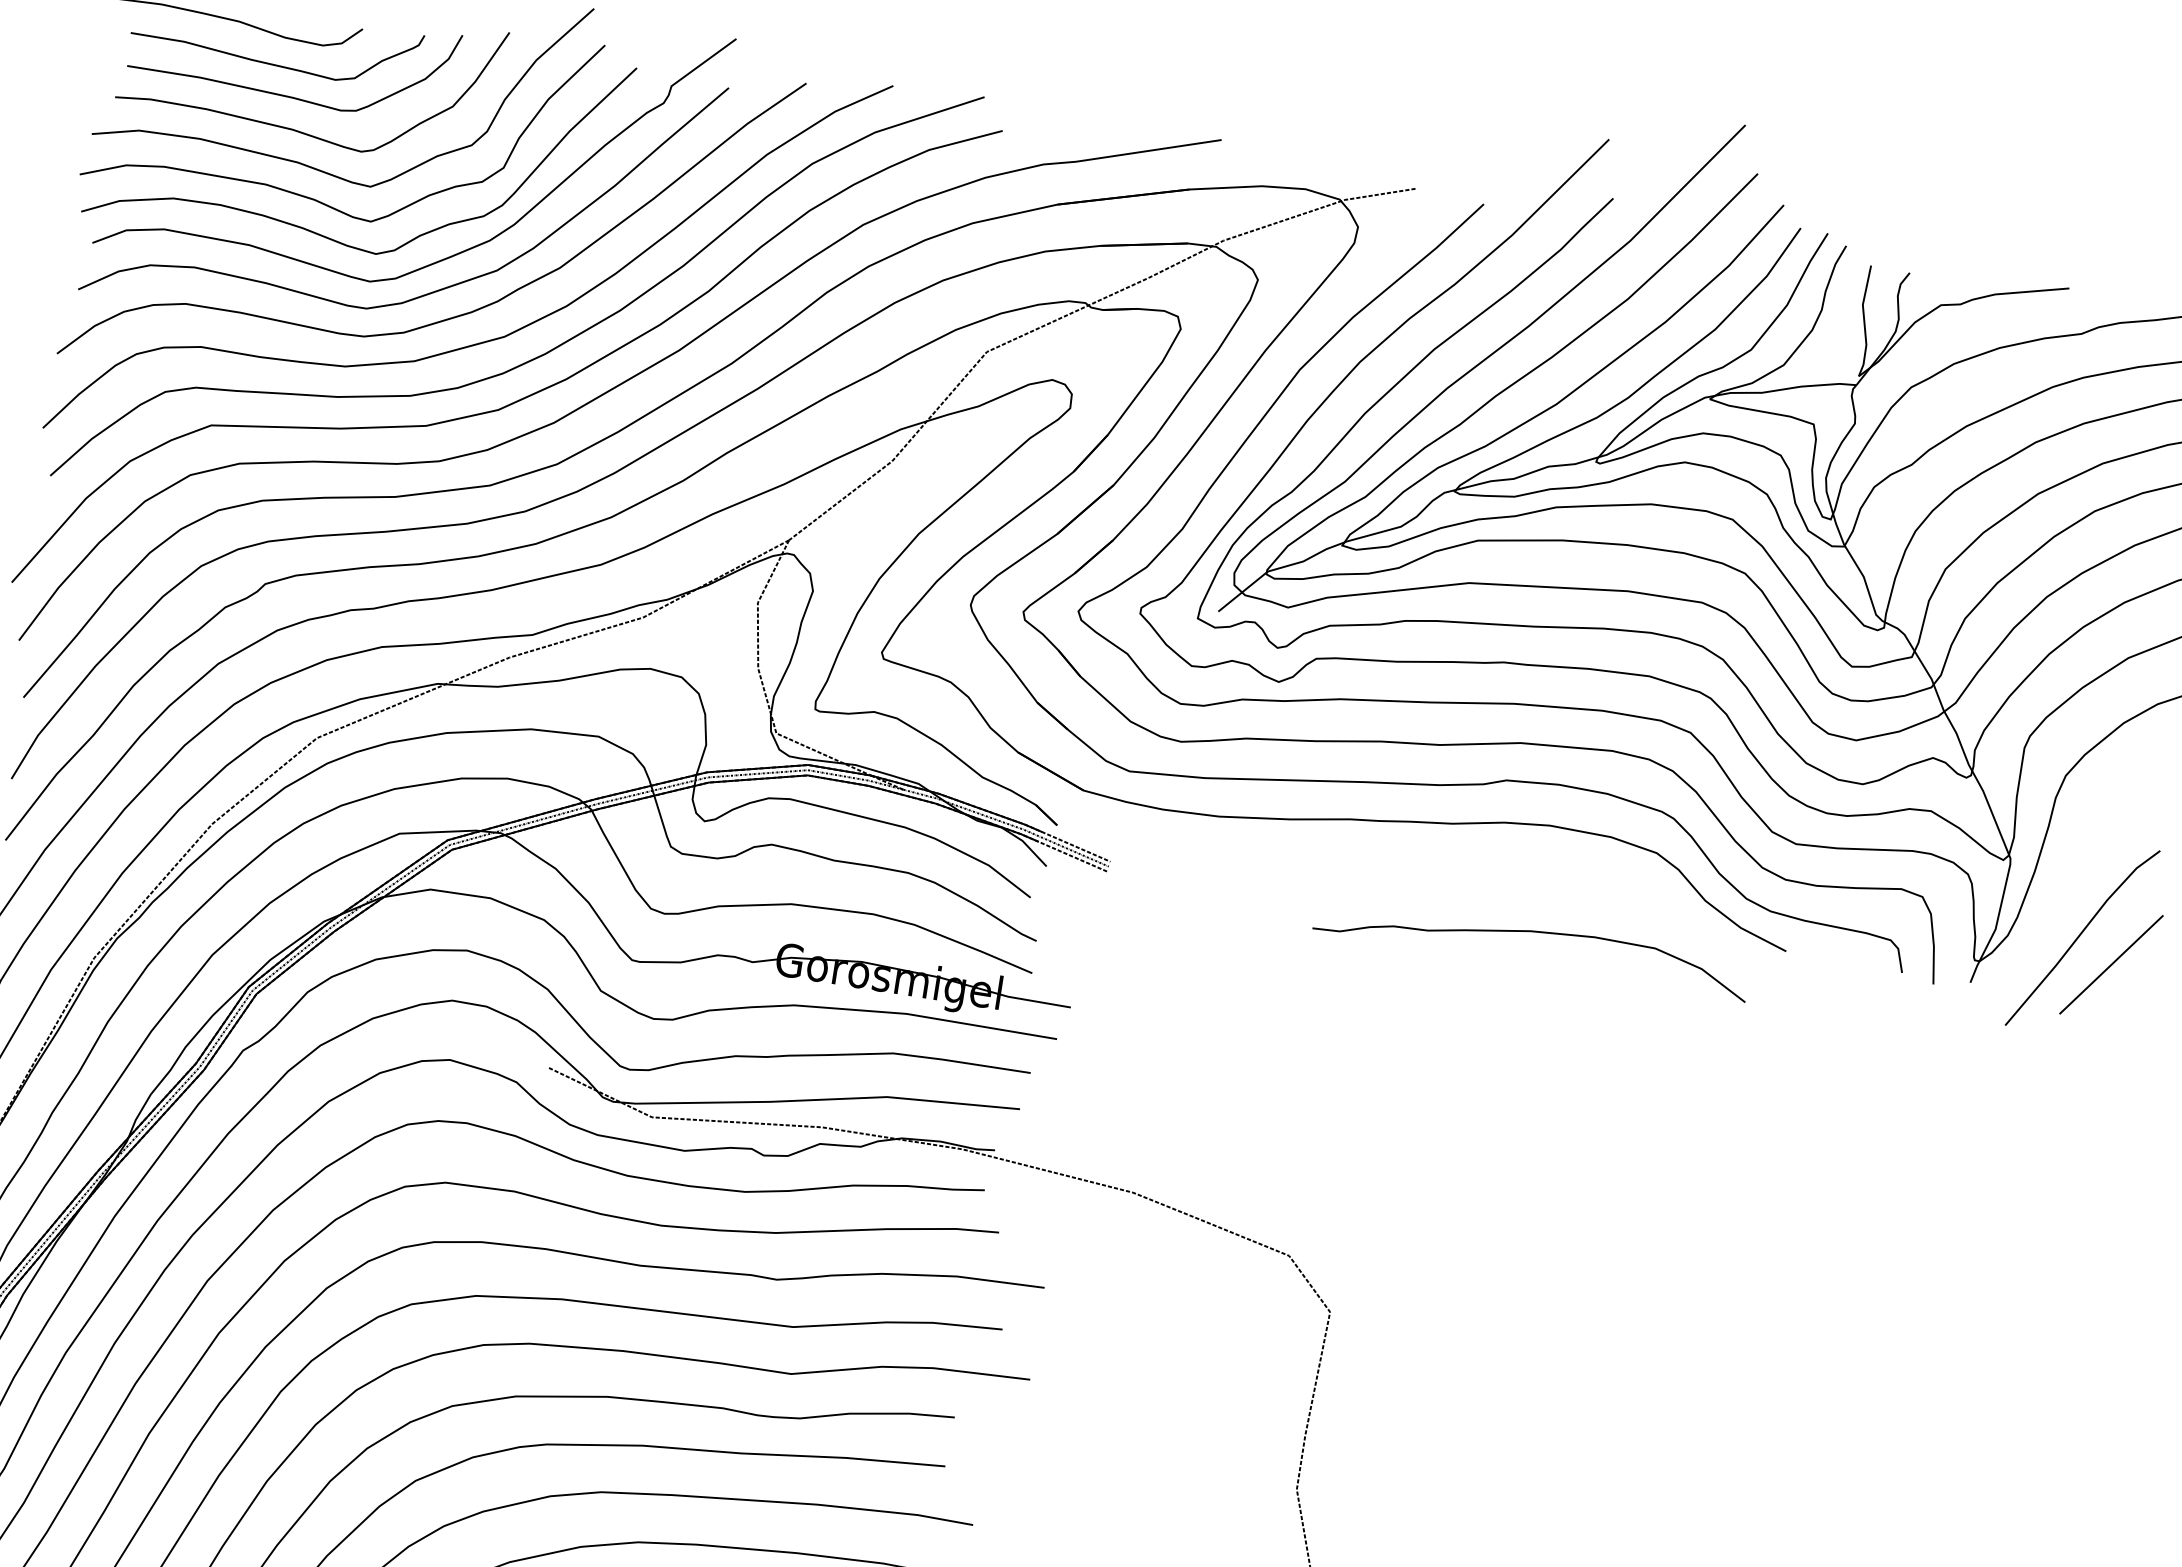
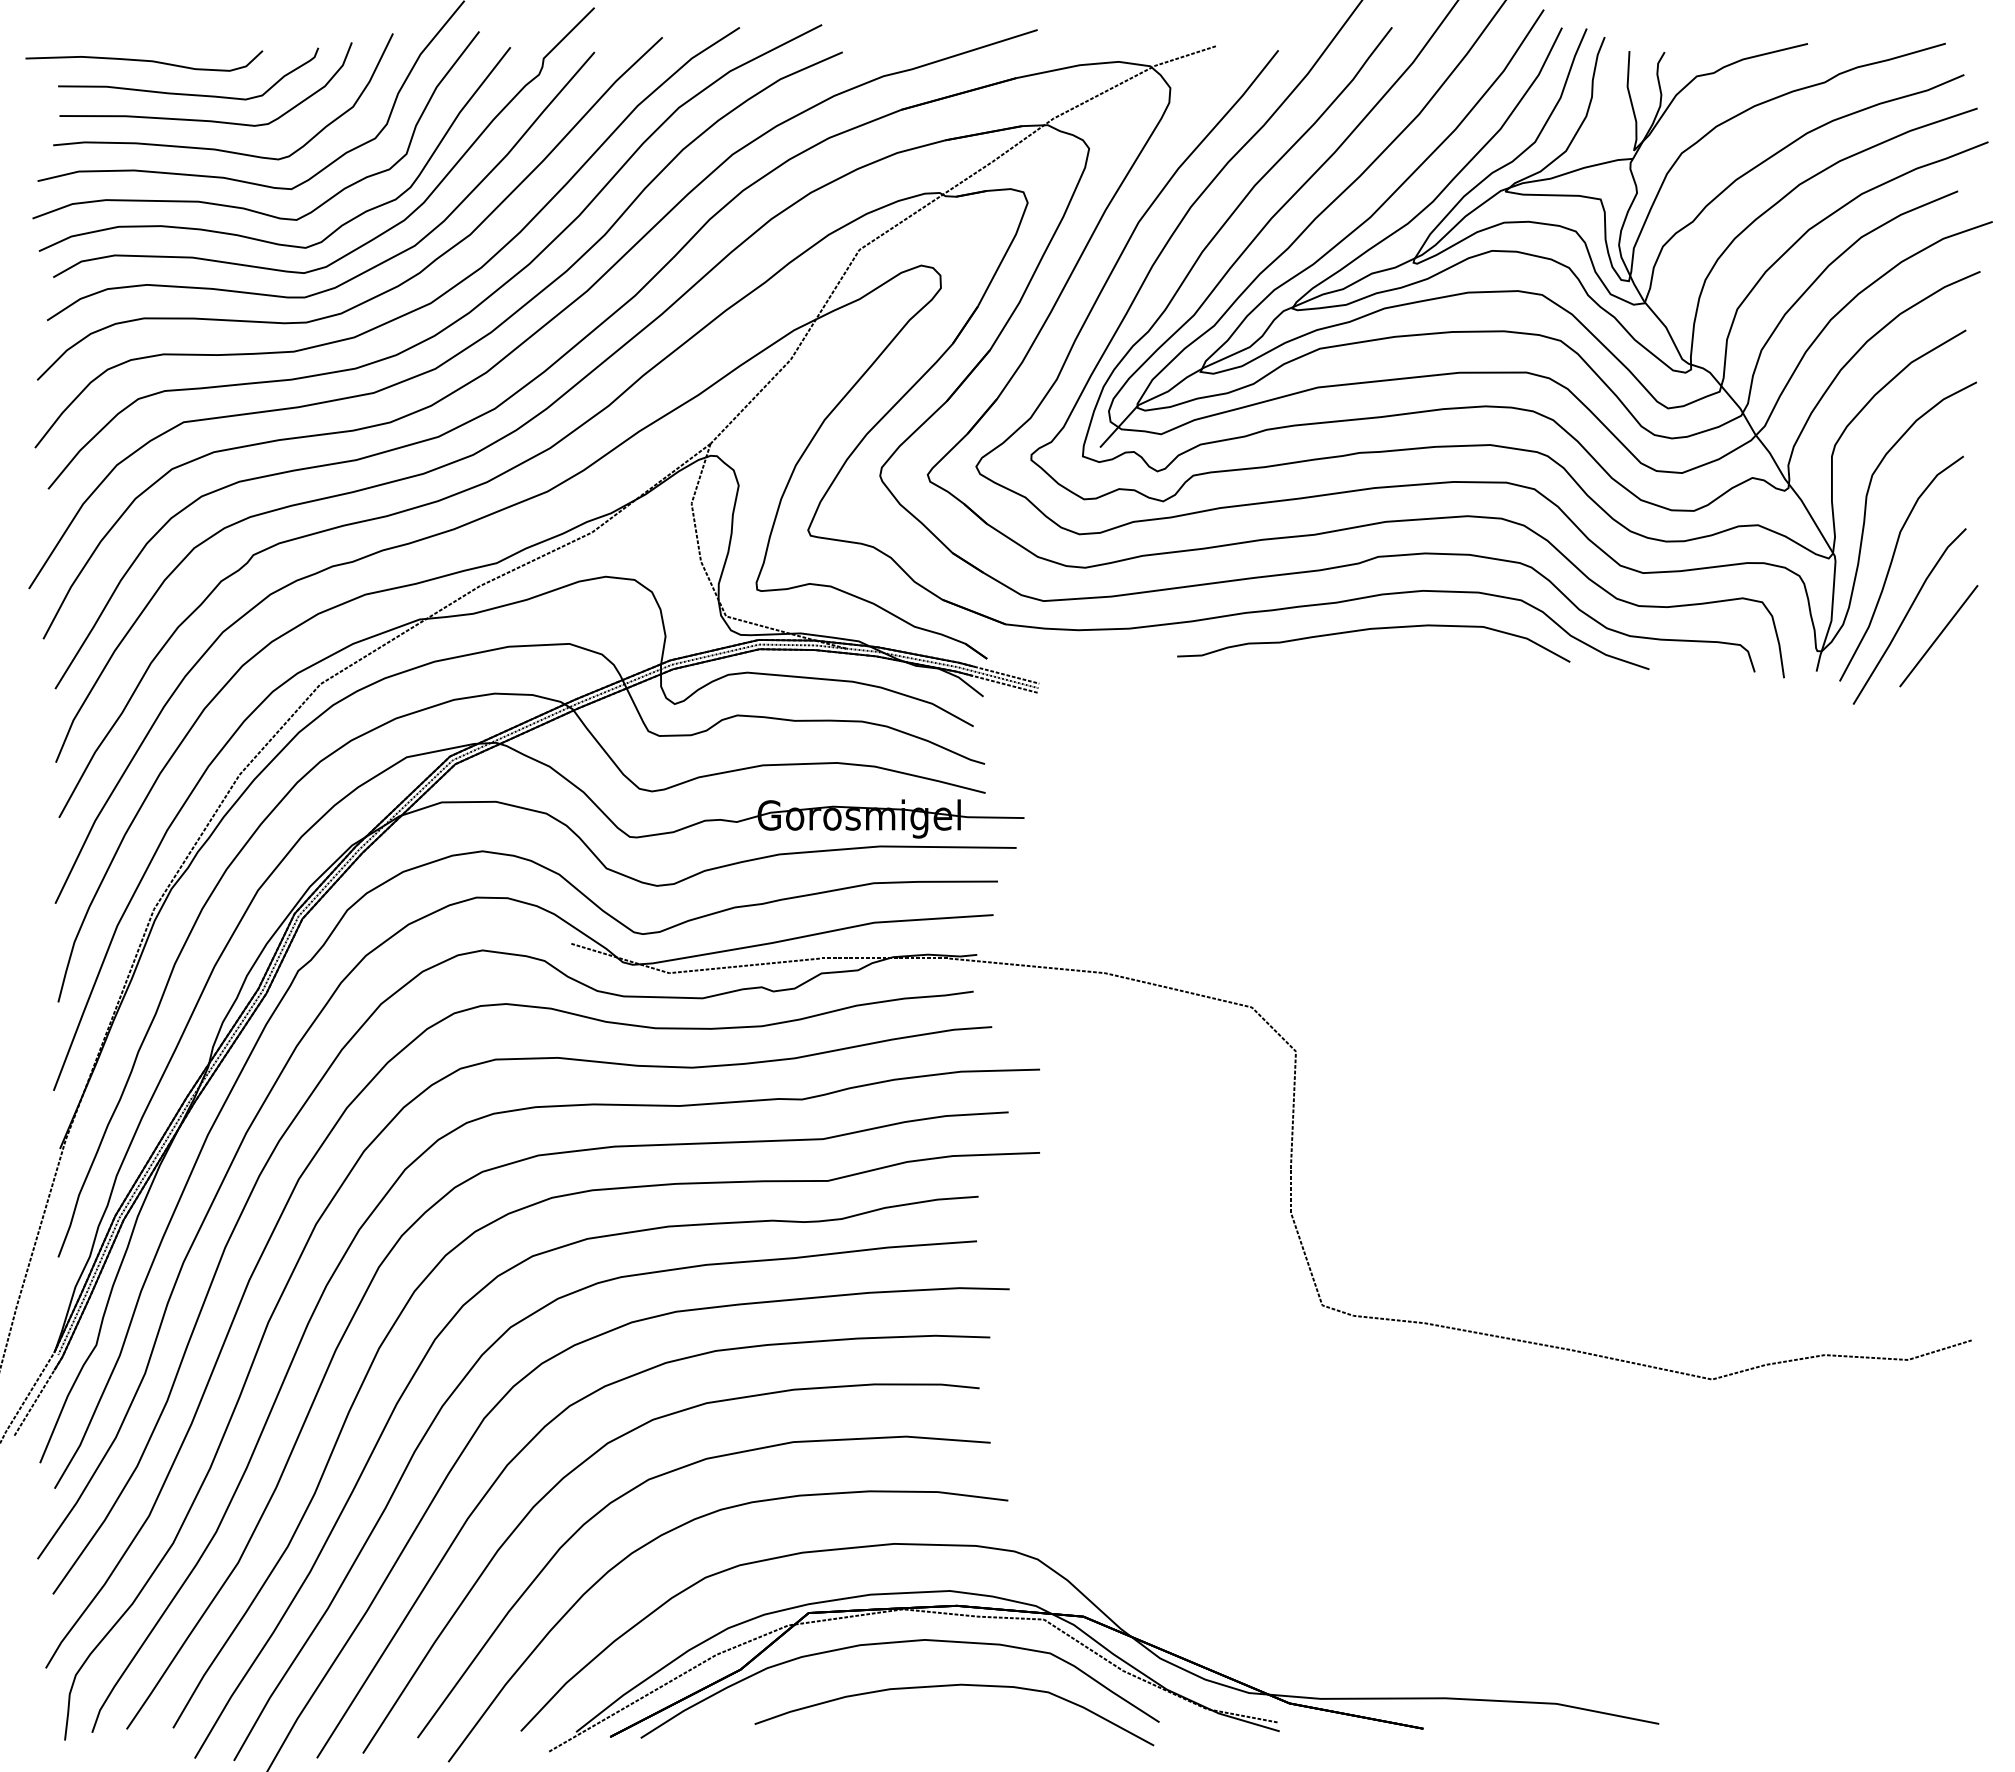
curve: (2071, 878) -> (1891, 565), added
curve: (1528, 932) -> (1368, 630), moved

